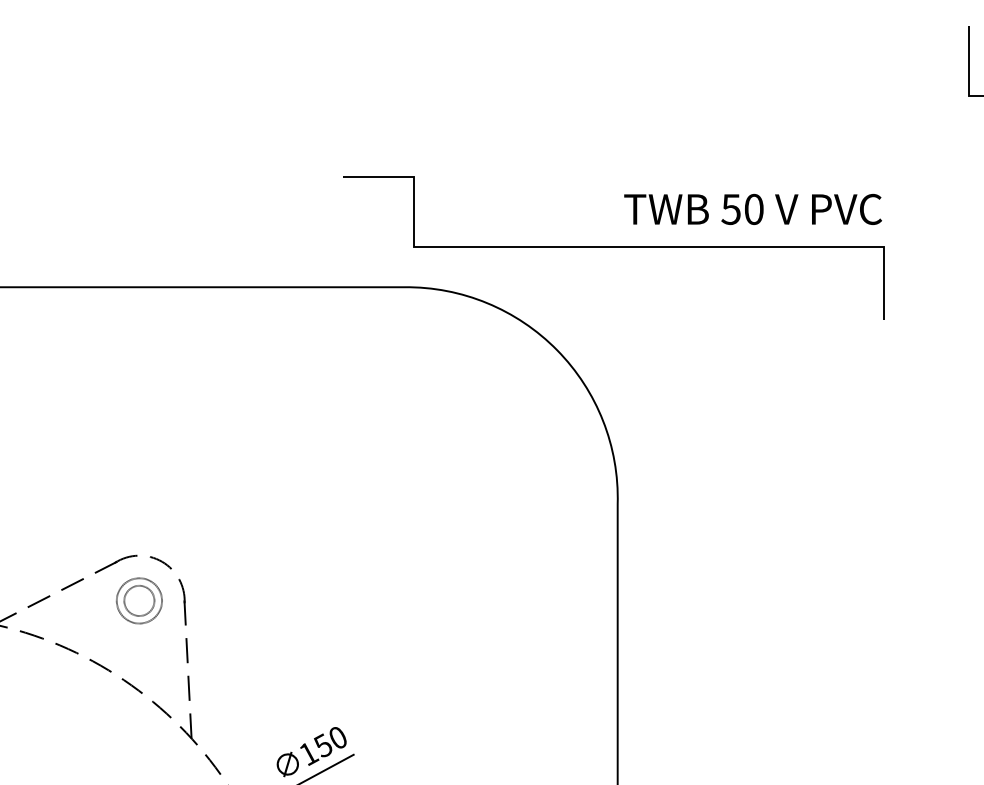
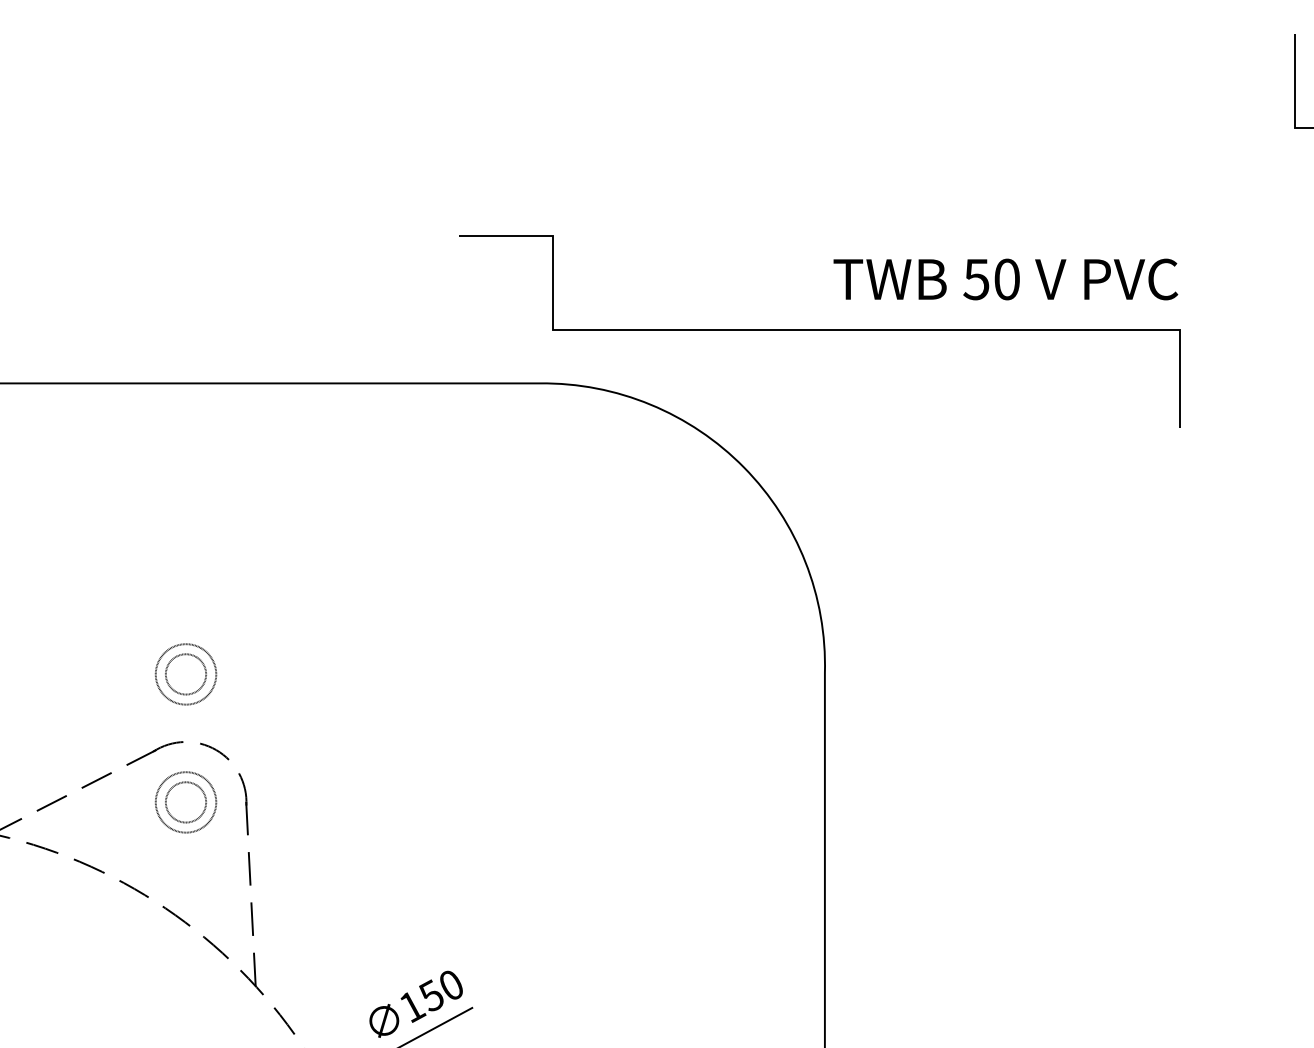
part: (139, 505) -> (185, 674), added

